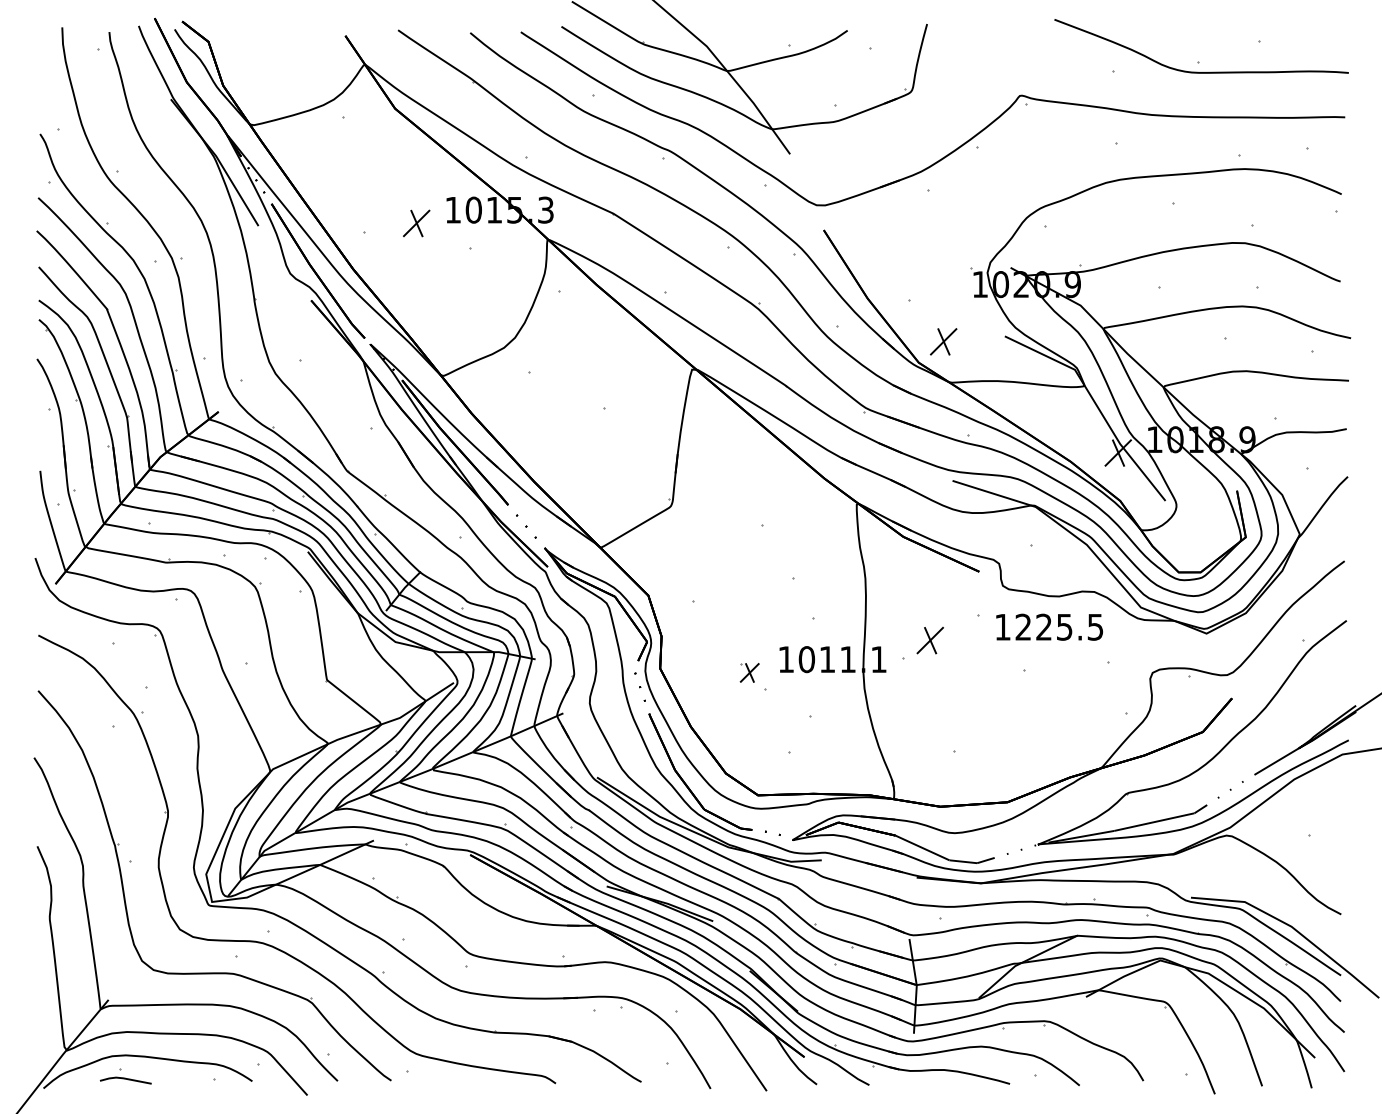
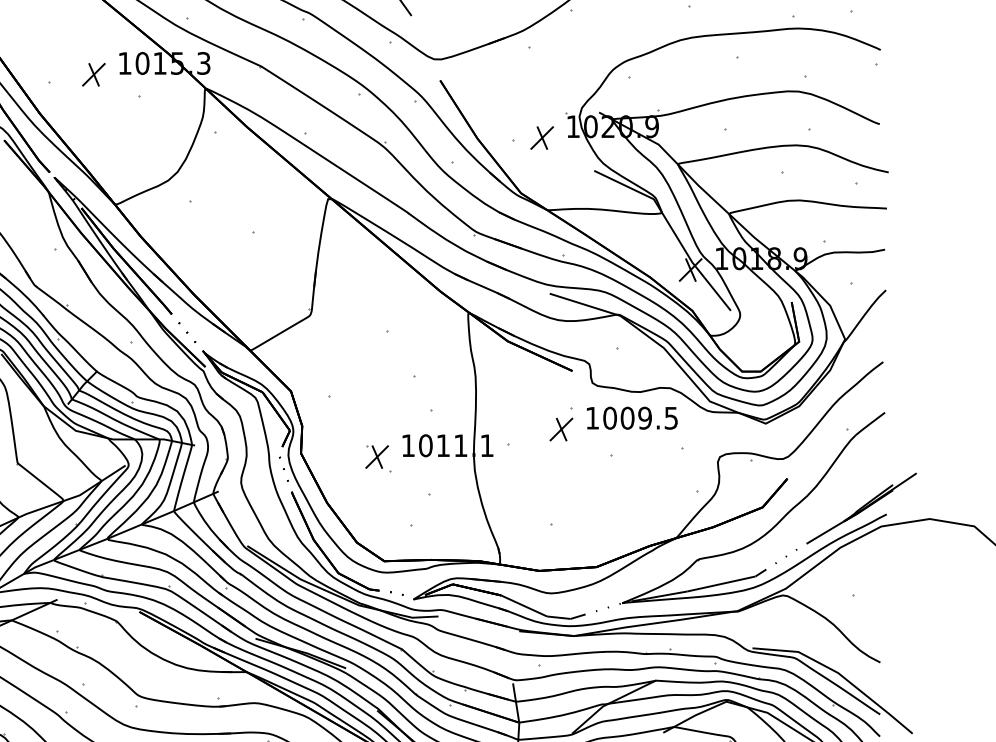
part: (943, 341) -> (542, 137), moved
text: (1043, 626) -> (627, 417), 1225.5 -> 1009.5
part: (929, 640) -> (560, 429), moved
part: (749, 672) -> (377, 456), size x1.43

